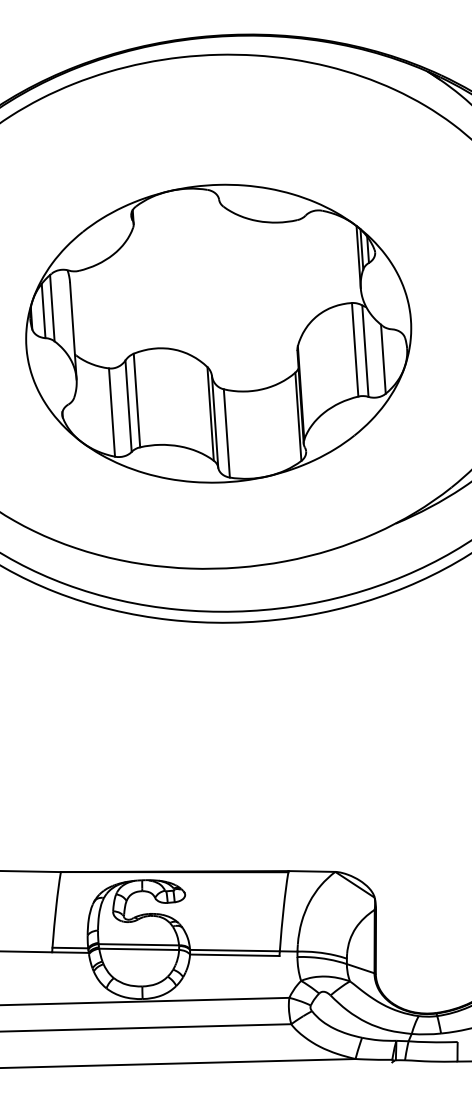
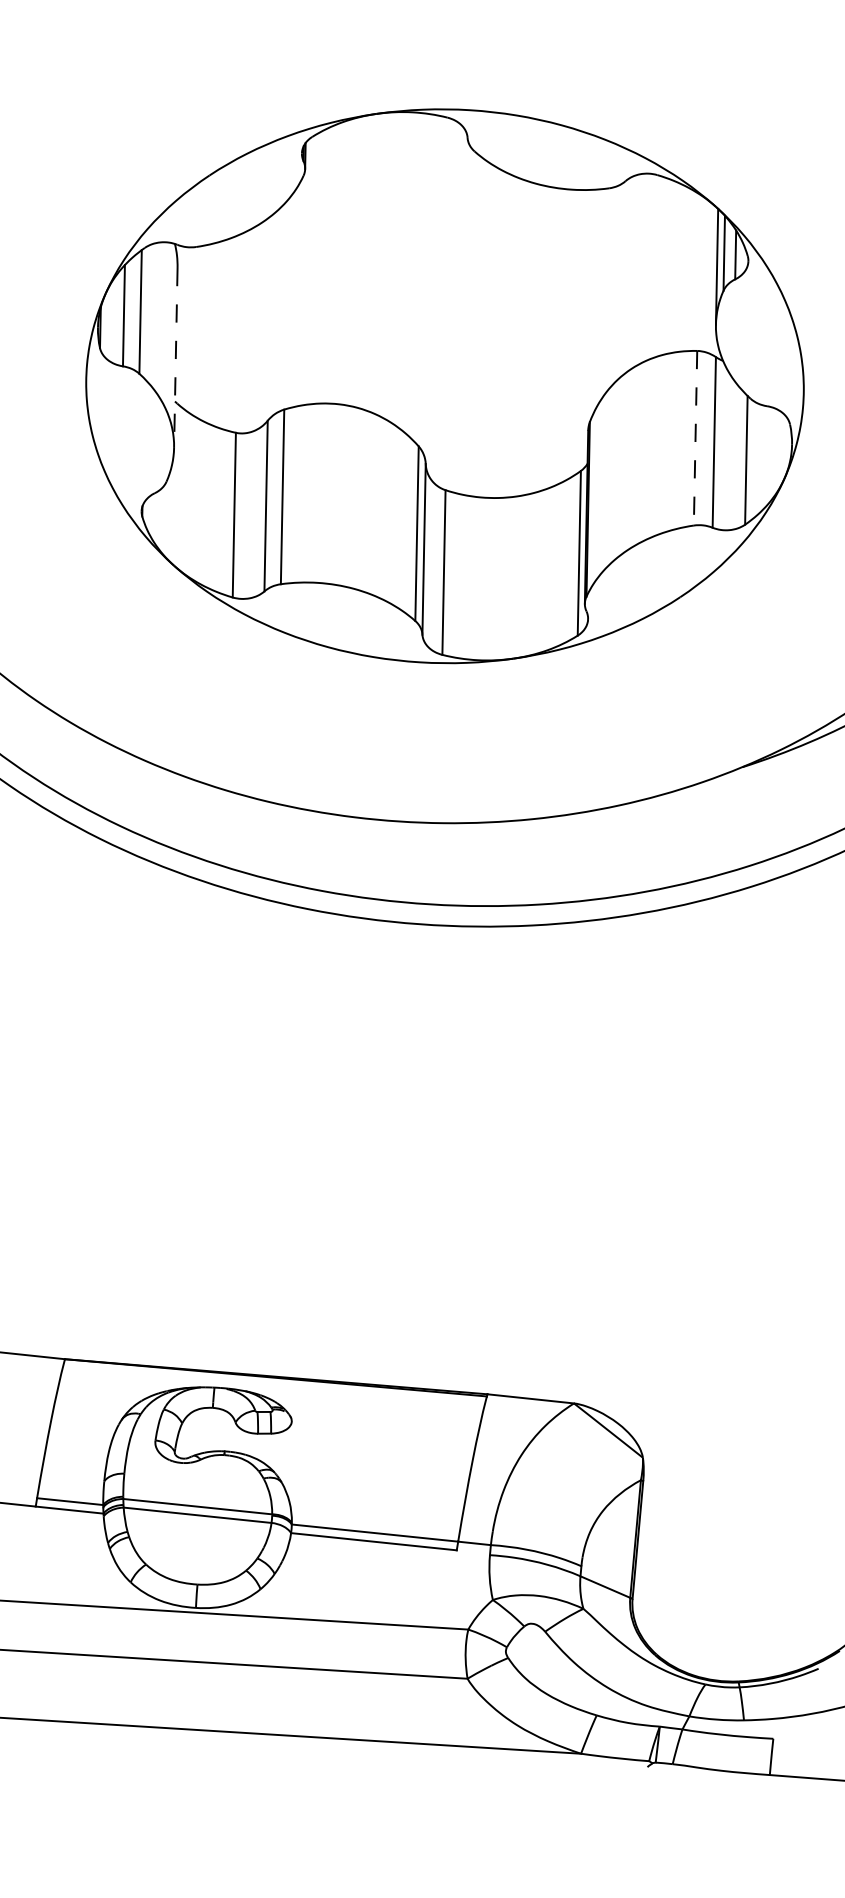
line: (73, 331) -> (176, 358), solid -> dashed
line: (355, 349) -> (696, 437), solid -> dashed

